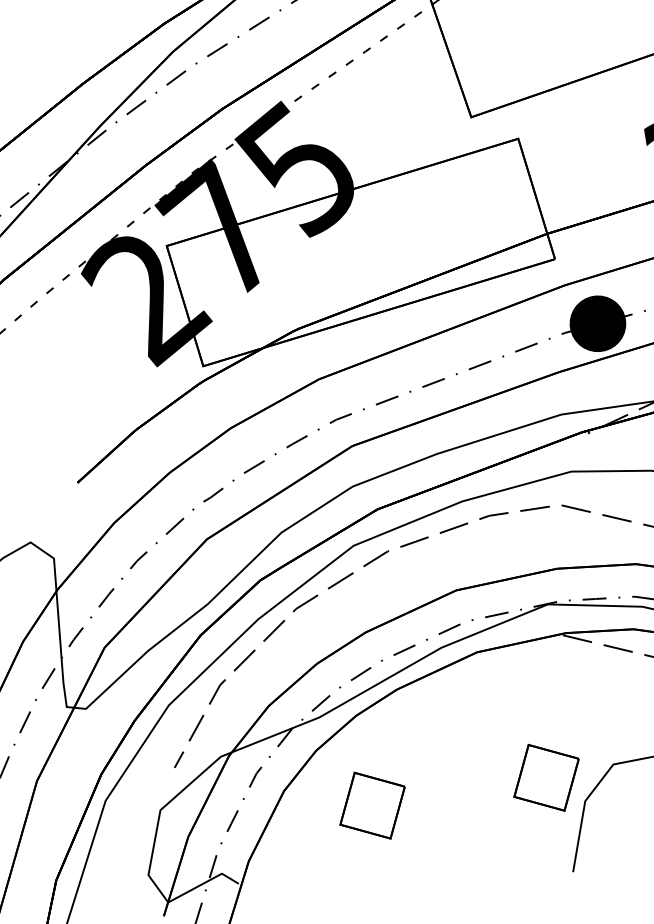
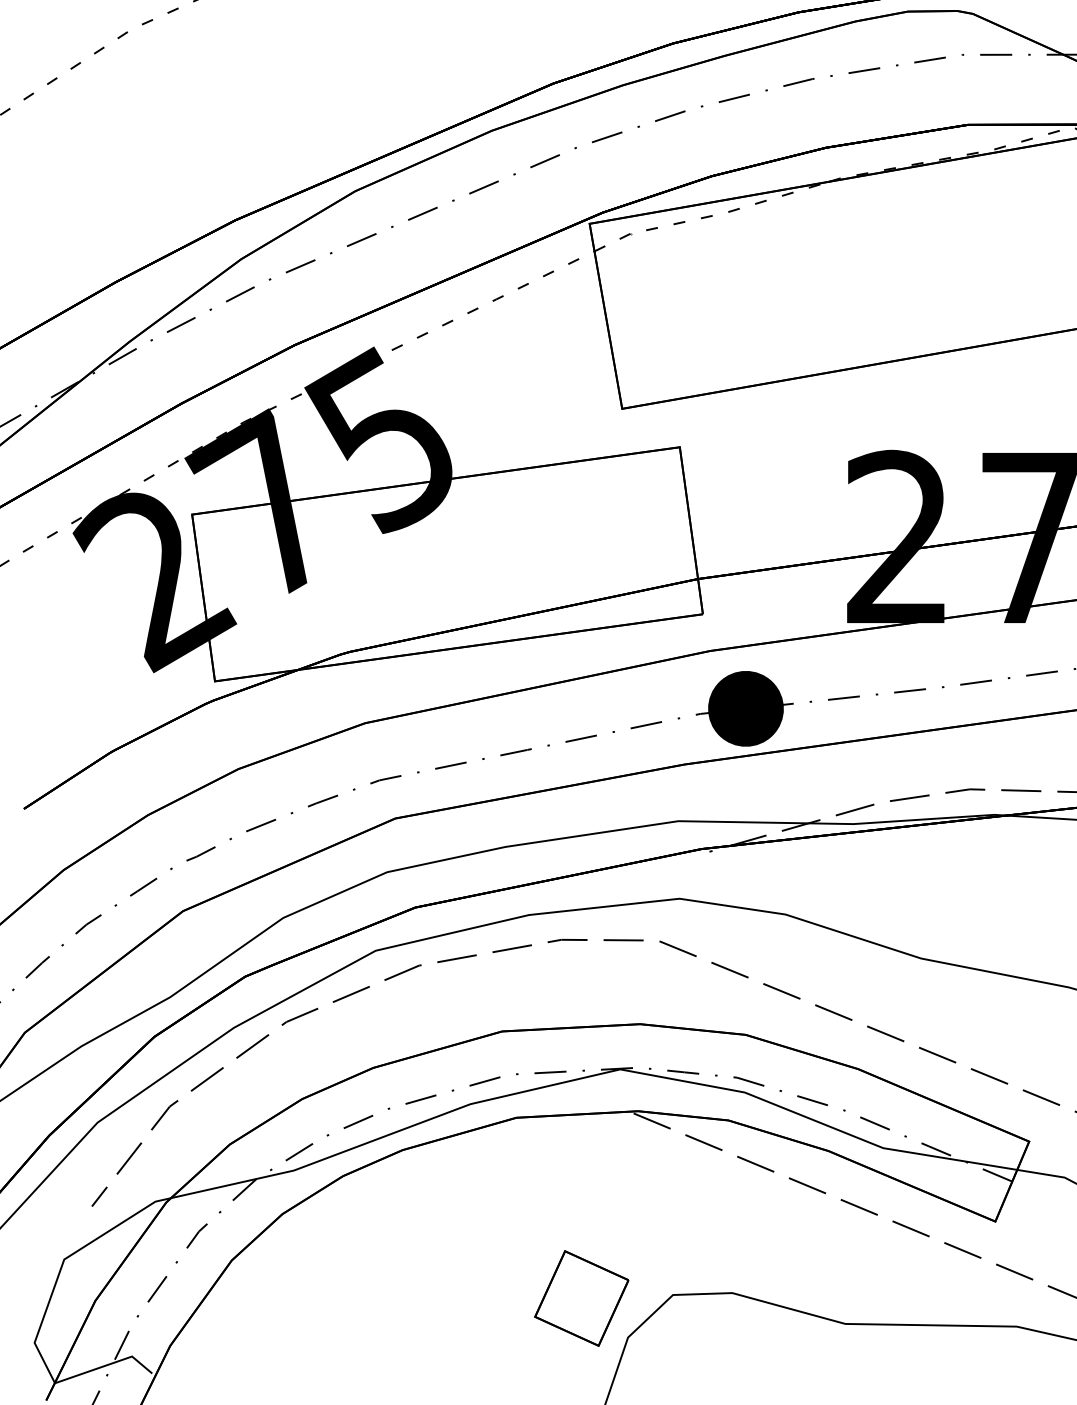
part: (372, 805) -> (345, 1298), removed

